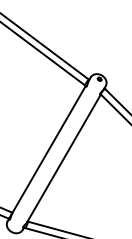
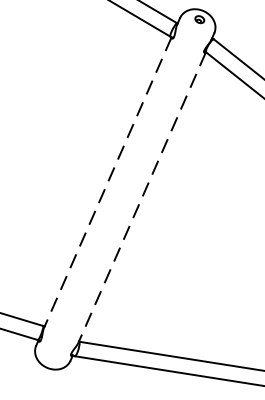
line: (49, 149) -> (108, 182), solid -> dashed
line: (64, 158) -> (143, 197), solid -> dashed

